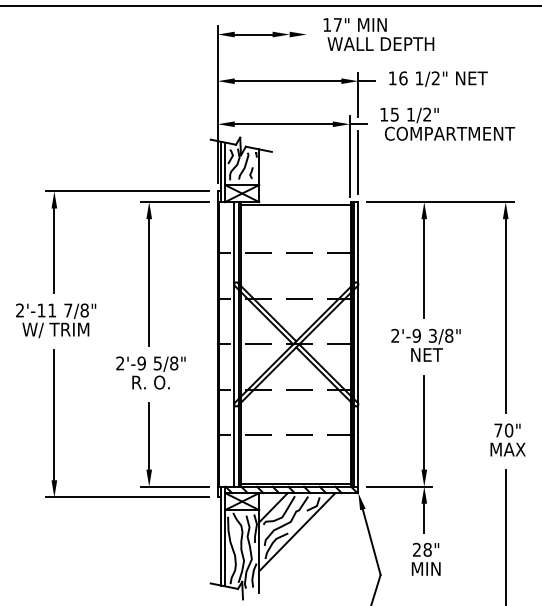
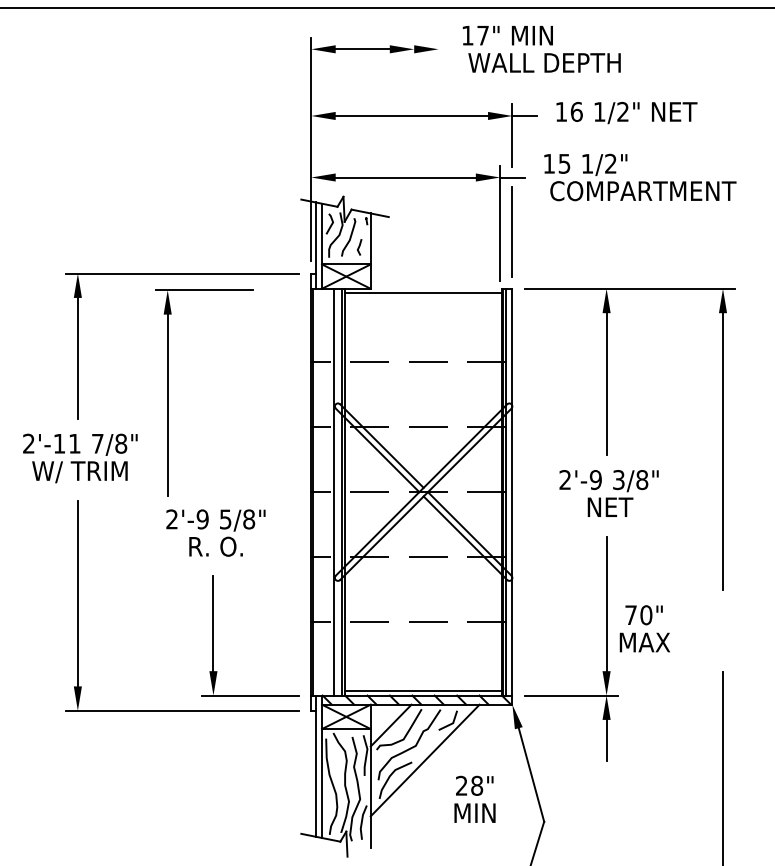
part: (149, 273) -> (168, 392), moved
text: (507, 439) -> (644, 628), moved
text: (425, 558) -> (473, 798), moved

